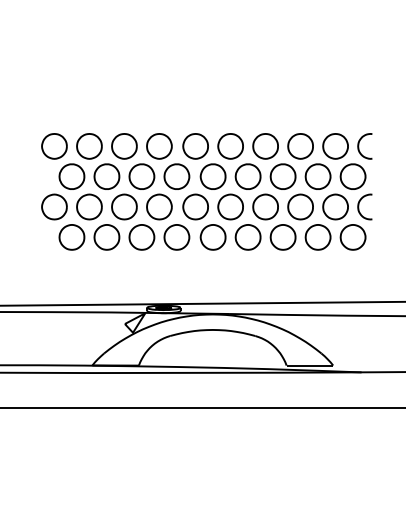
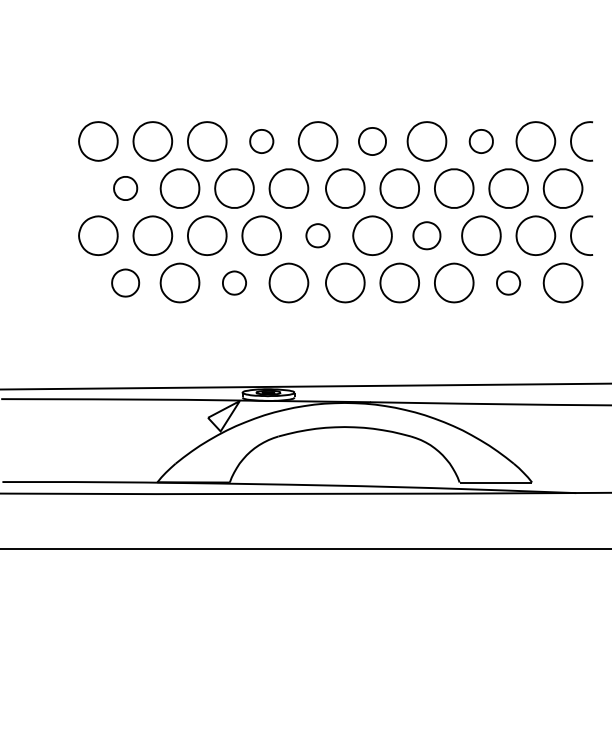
part: (159, 146) -> (261, 141), size x0.6
part: (230, 146) -> (372, 141), size x0.7
part: (300, 146) -> (481, 141), size x0.6
part: (71, 176) -> (124, 188), size x0.6
part: (195, 206) -> (317, 234), size x0.6
part: (265, 206) -> (426, 234), size x0.7
part: (71, 237) -> (124, 283), size x0.7
part: (141, 237) -> (233, 283), size x0.6
part: (317, 237) -> (507, 283), size x0.6

